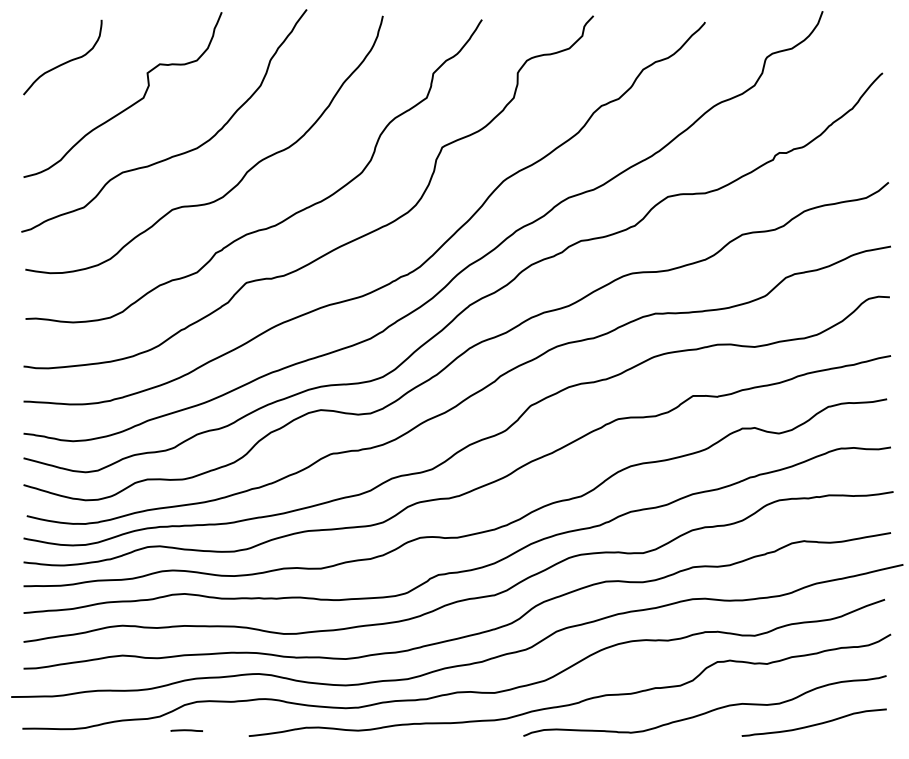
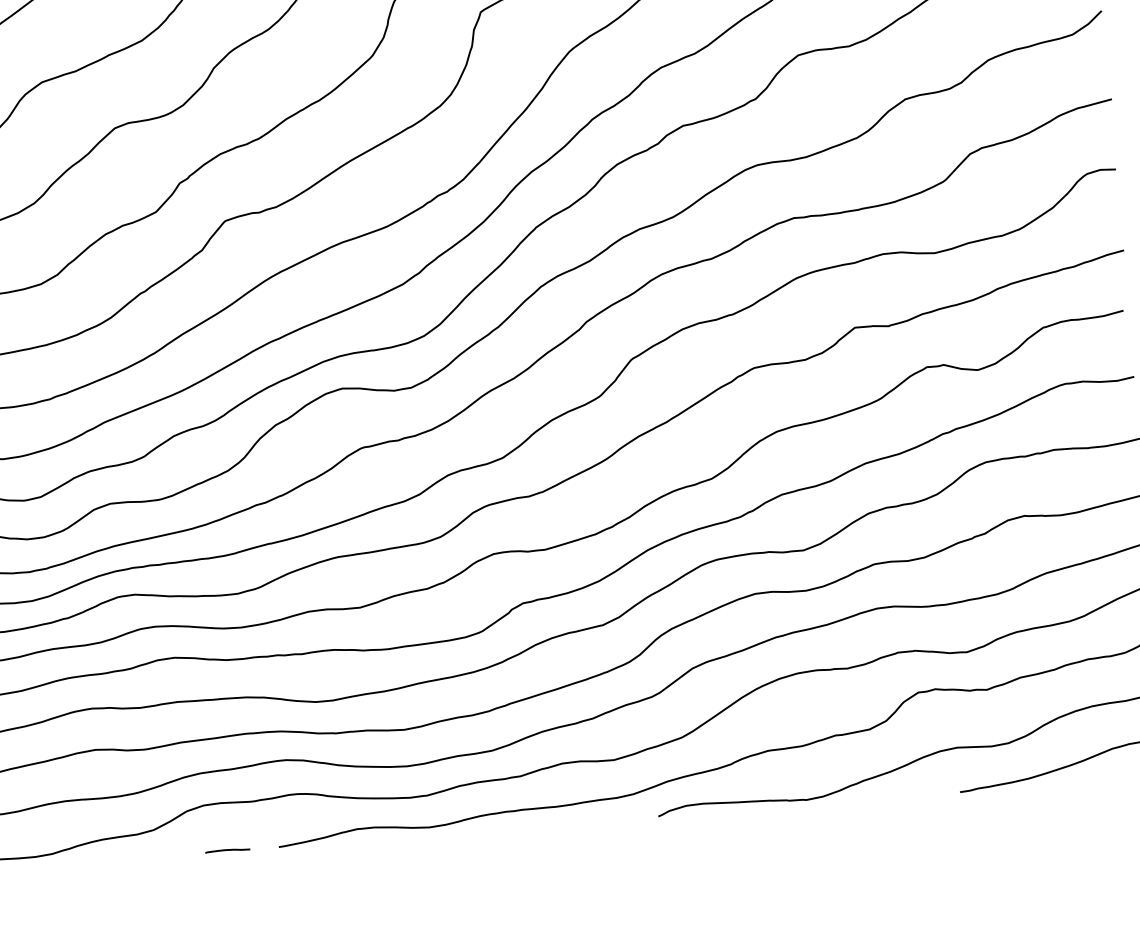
line: (186, 730) -> (227, 850), moved

